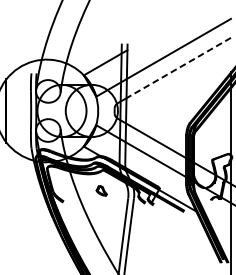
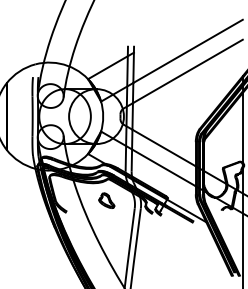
line: (178, 68) -> (187, 71), dashed -> solid
part: (101, 190) -> (106, 200), size x1.43

